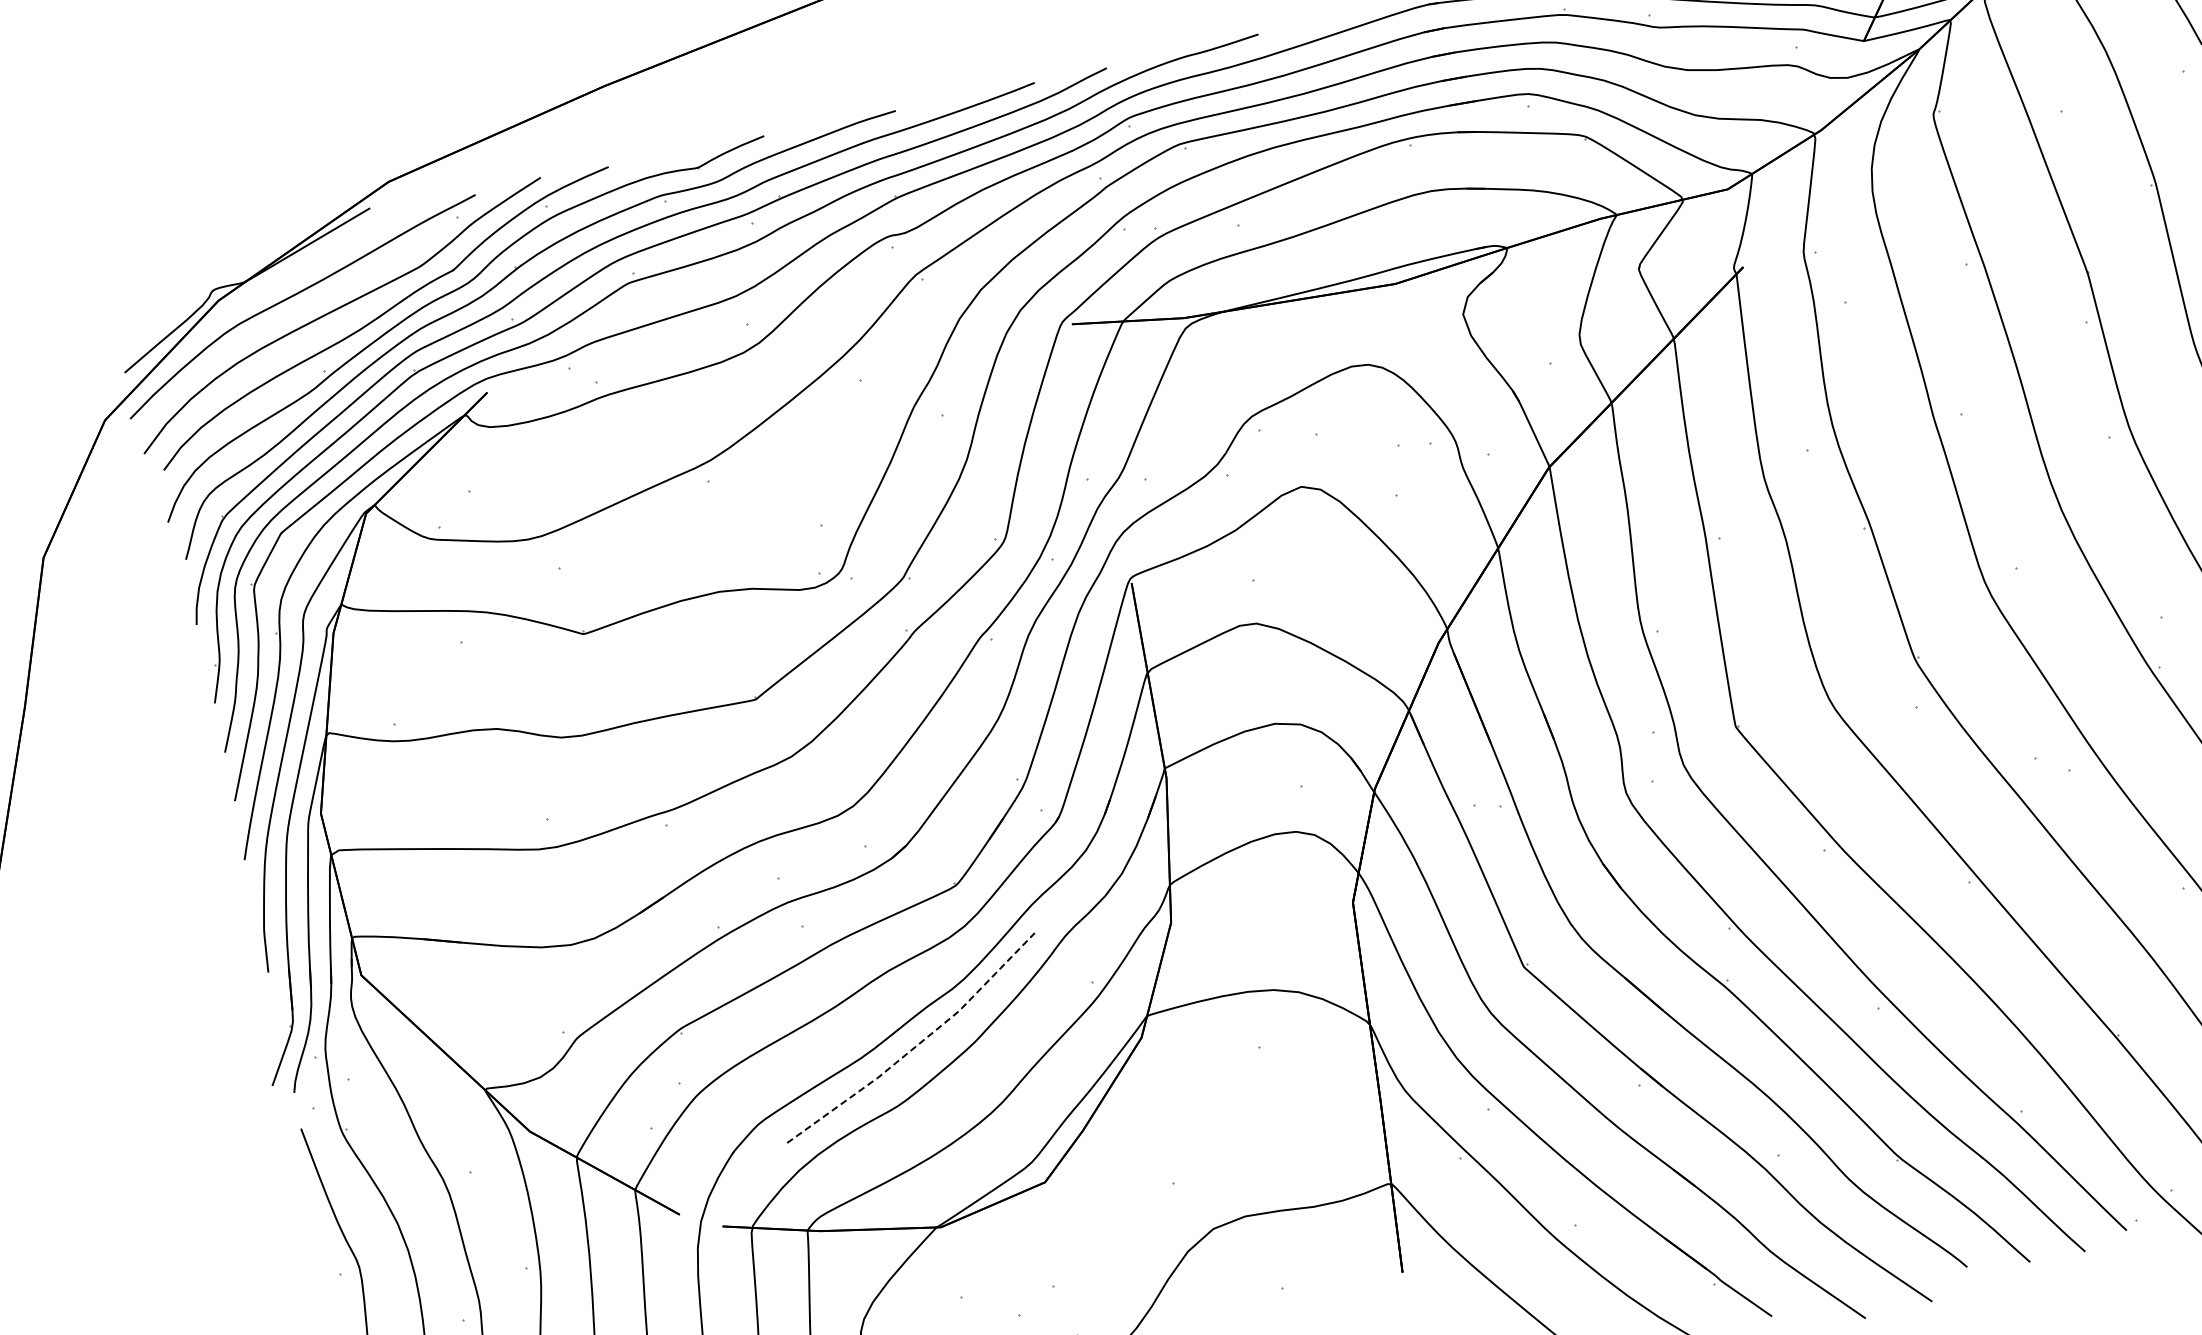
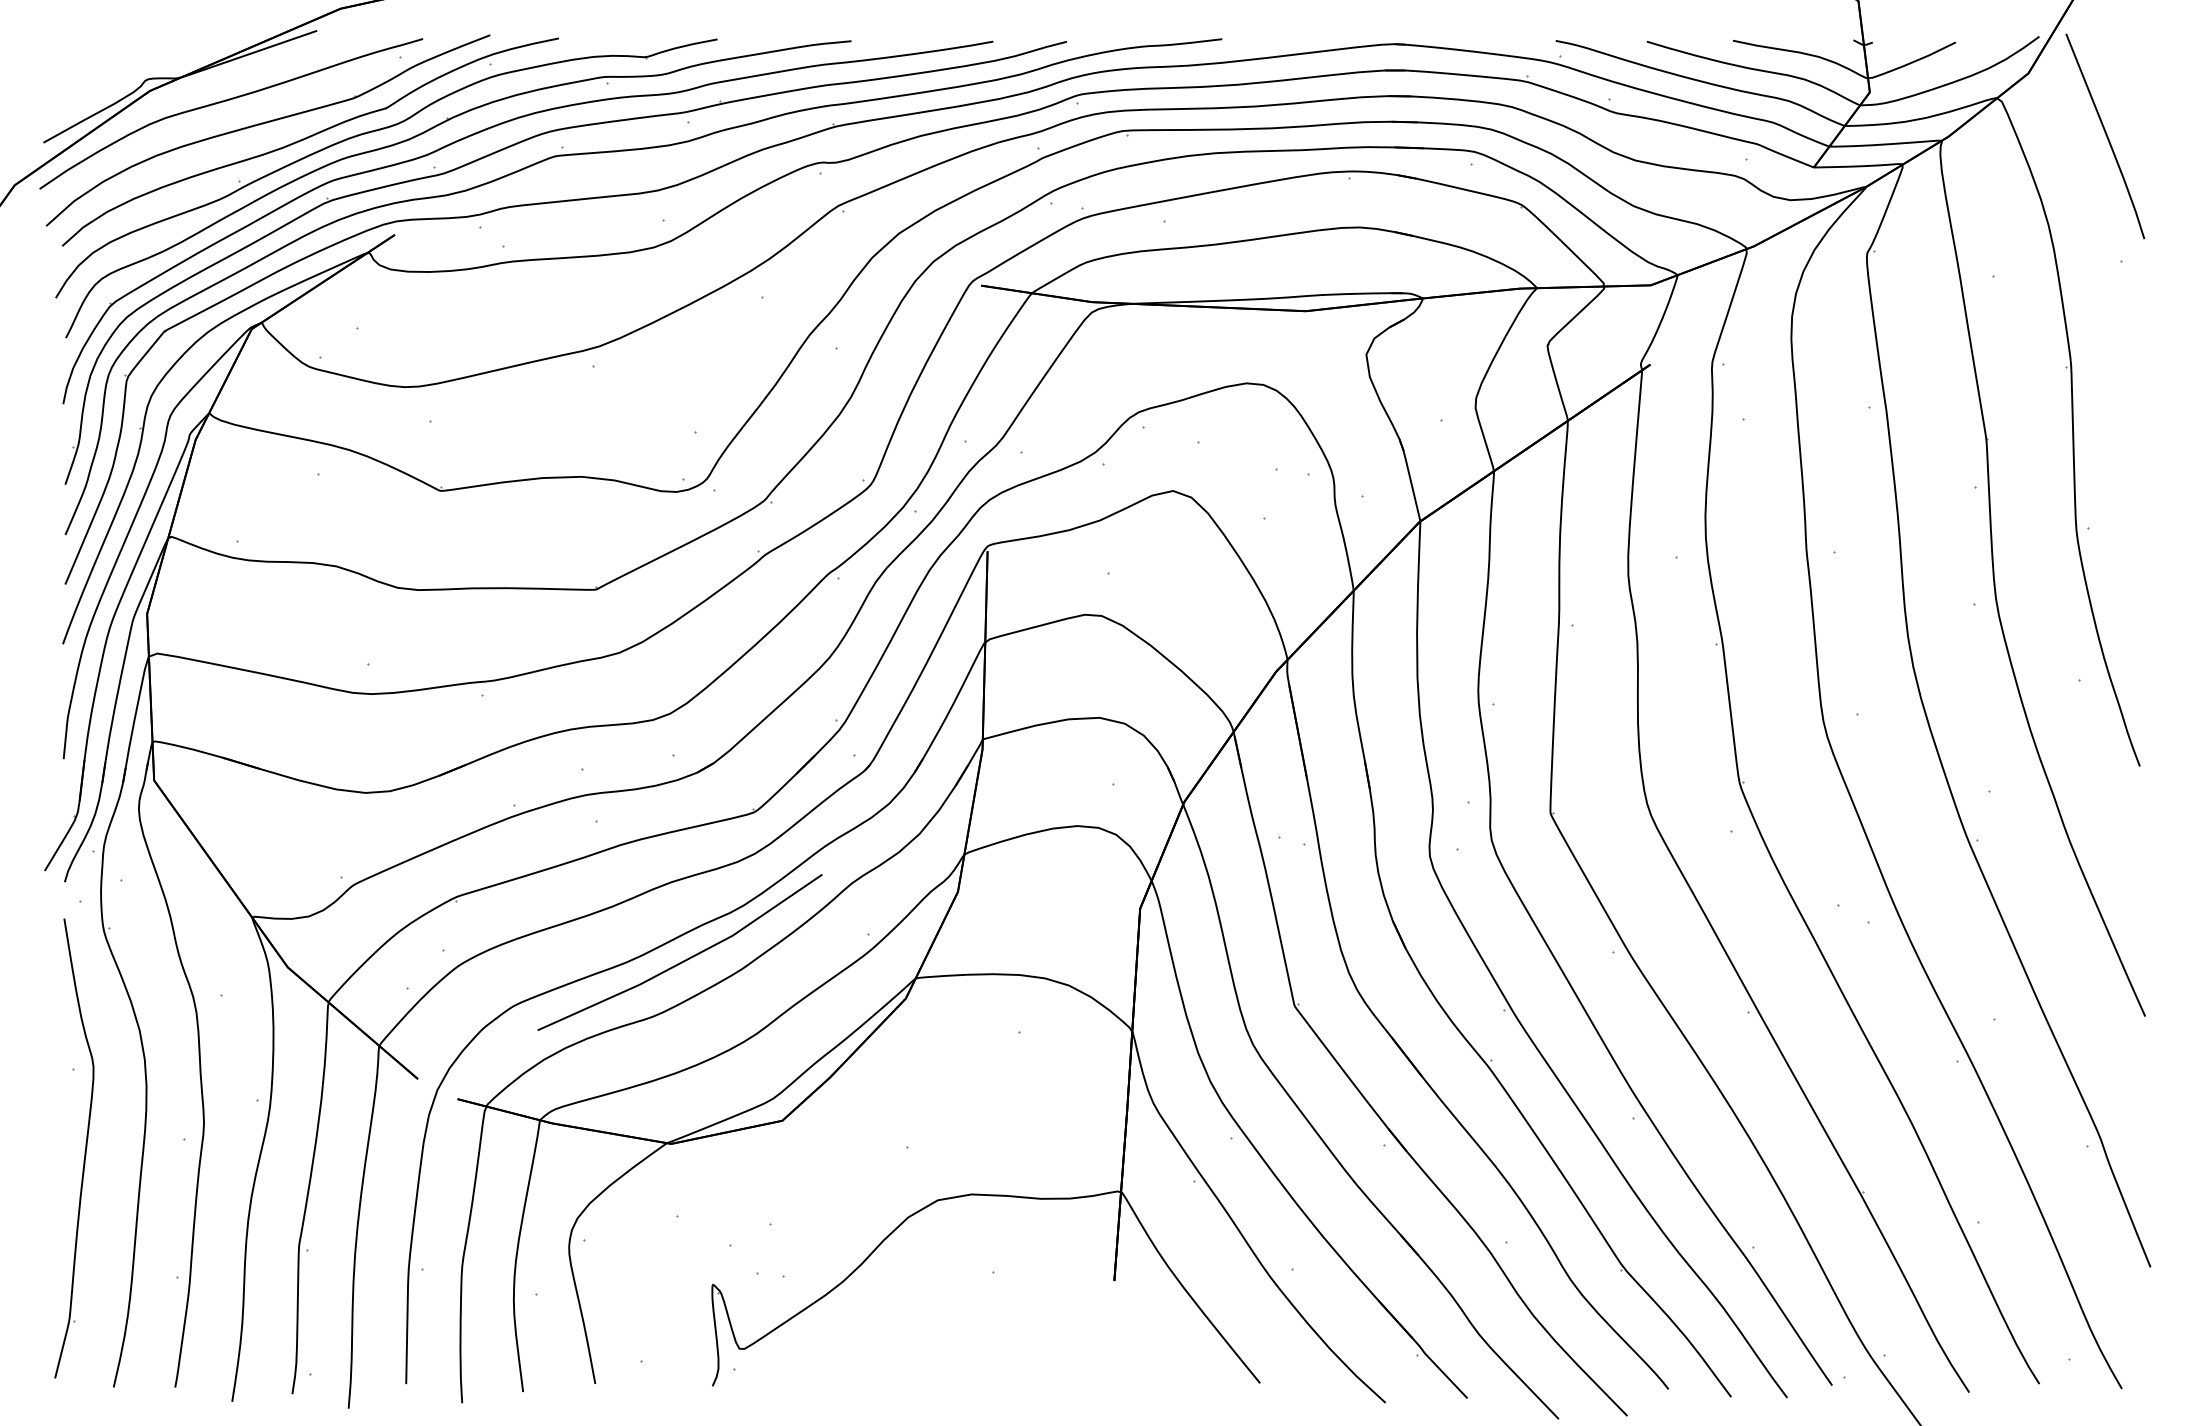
line: (917, 1045) -> (684, 960), dashed -> solid

